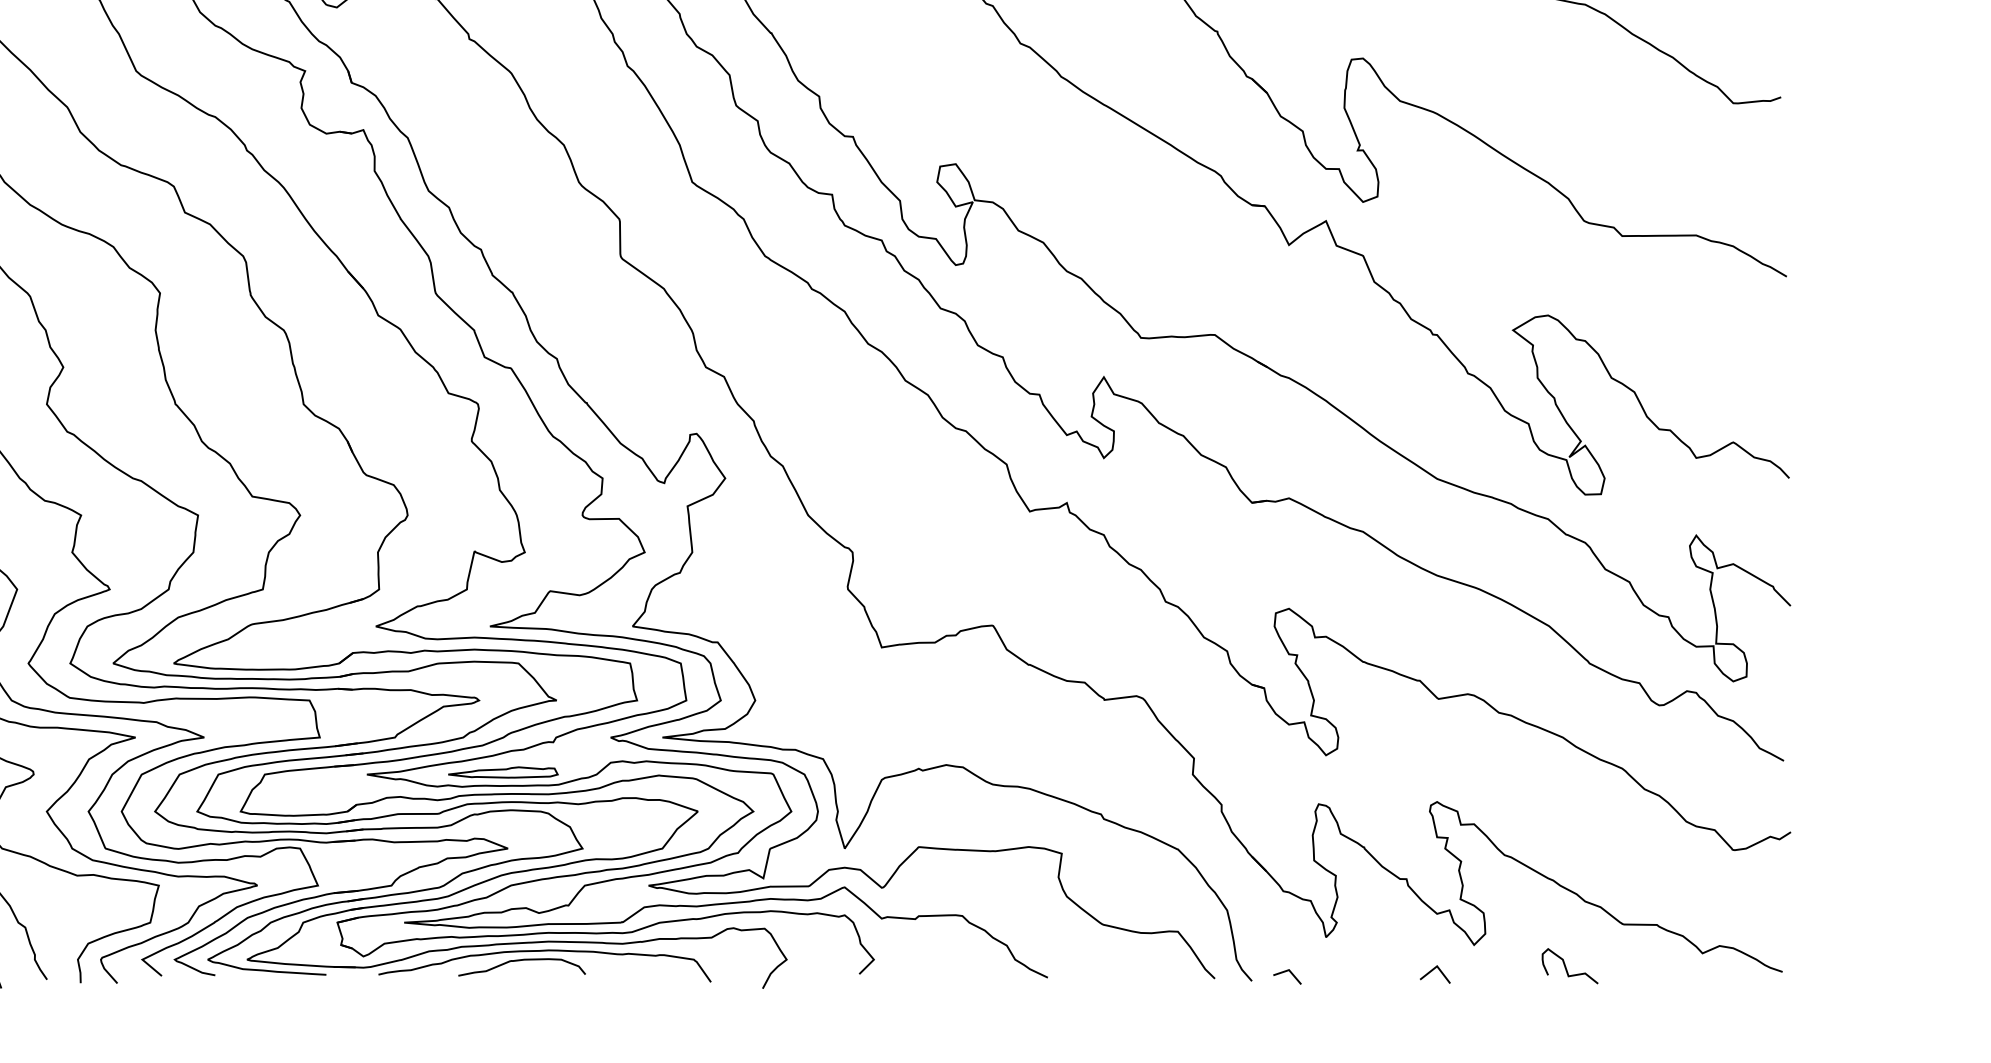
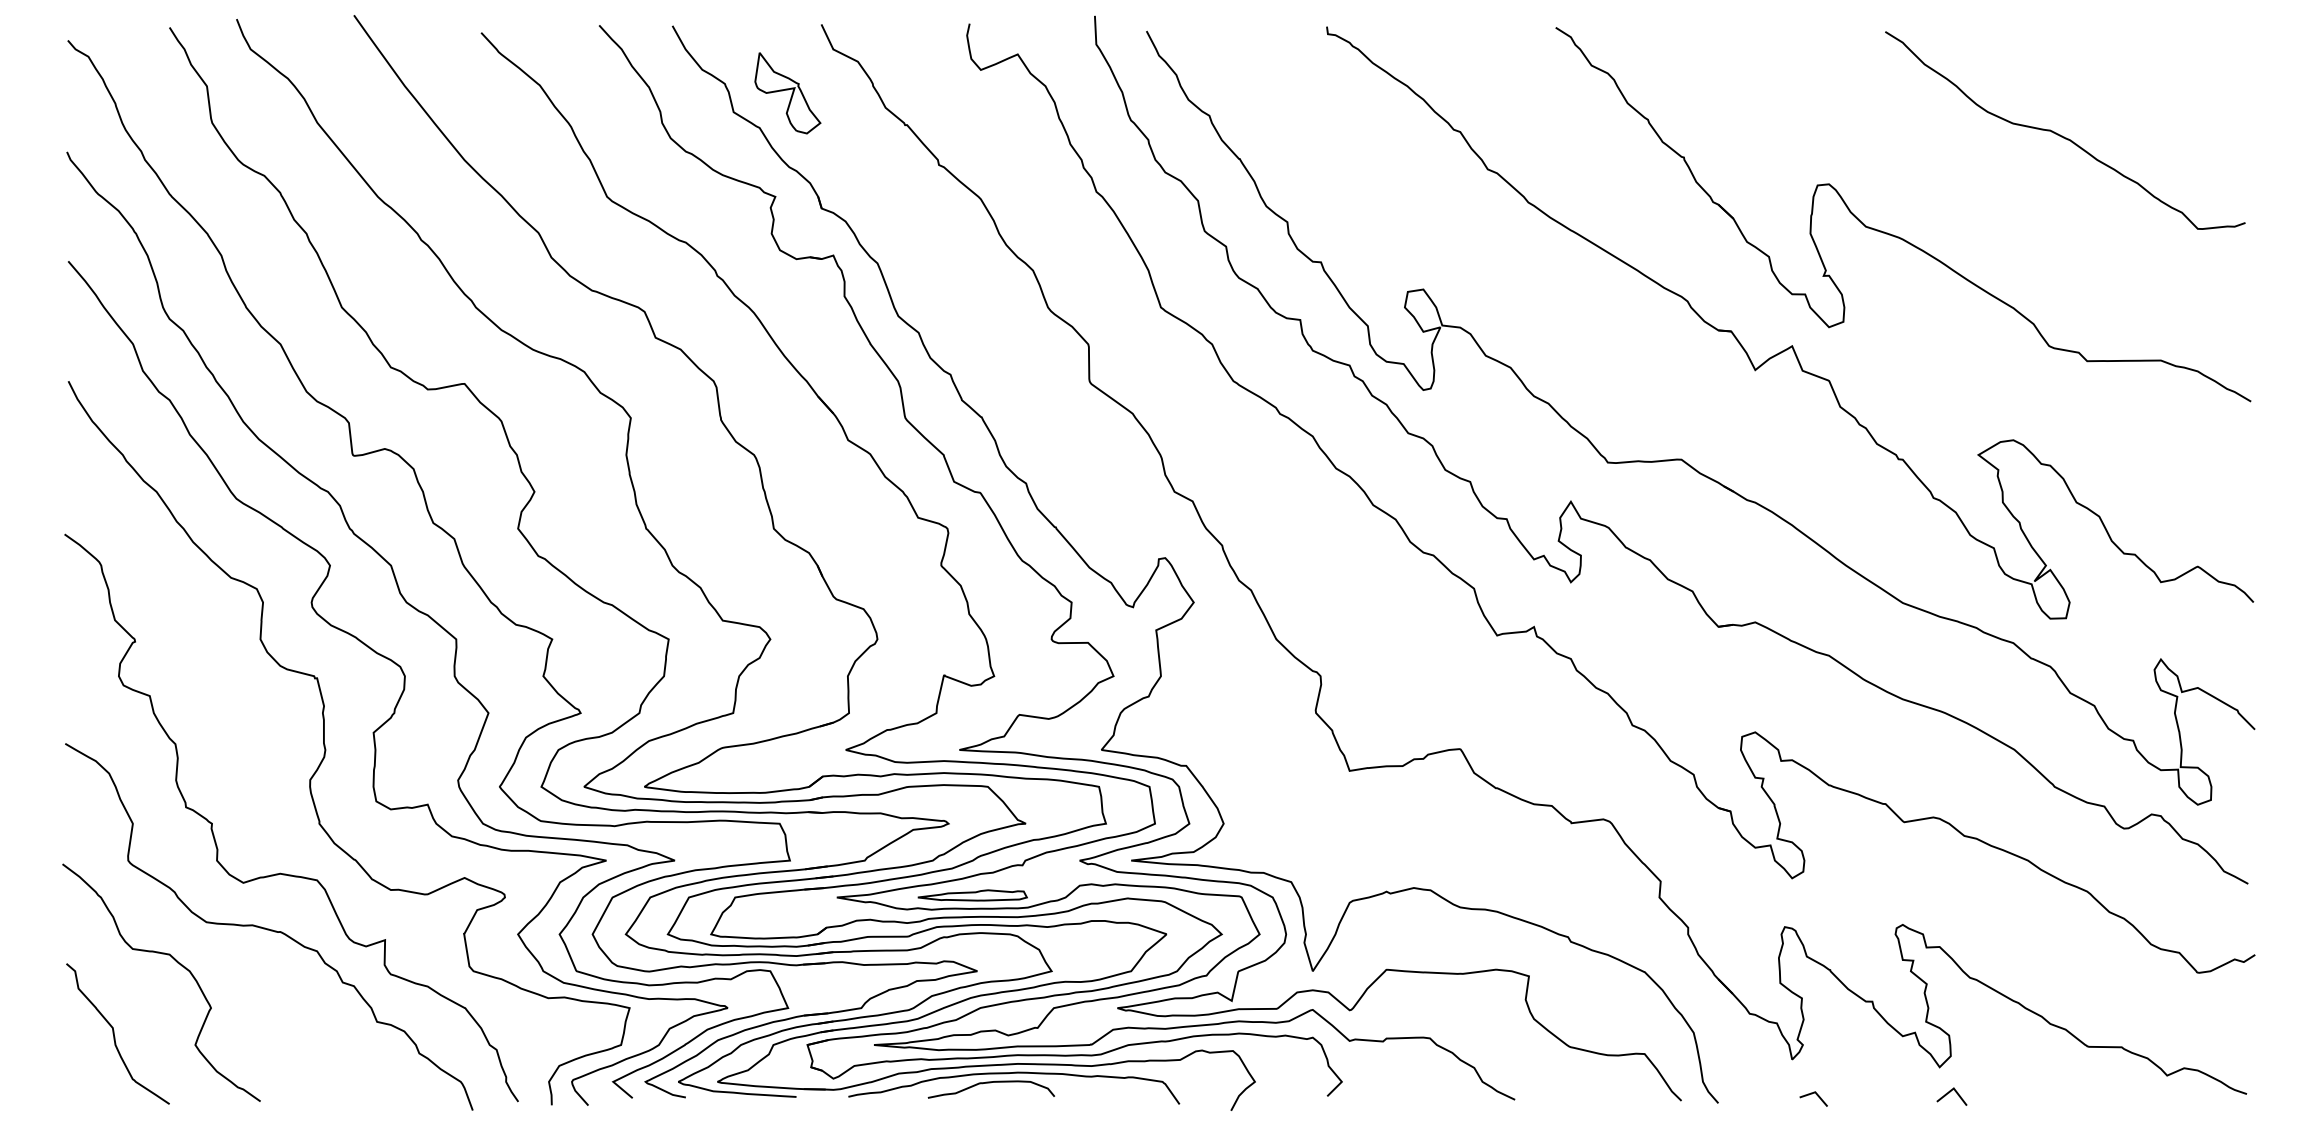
curve: (1566, 966) -> (2031, 1088), removed
line: (1432, 971) -> (1949, 1093), moved
line: (1286, 972) -> (1812, 1094), moved

